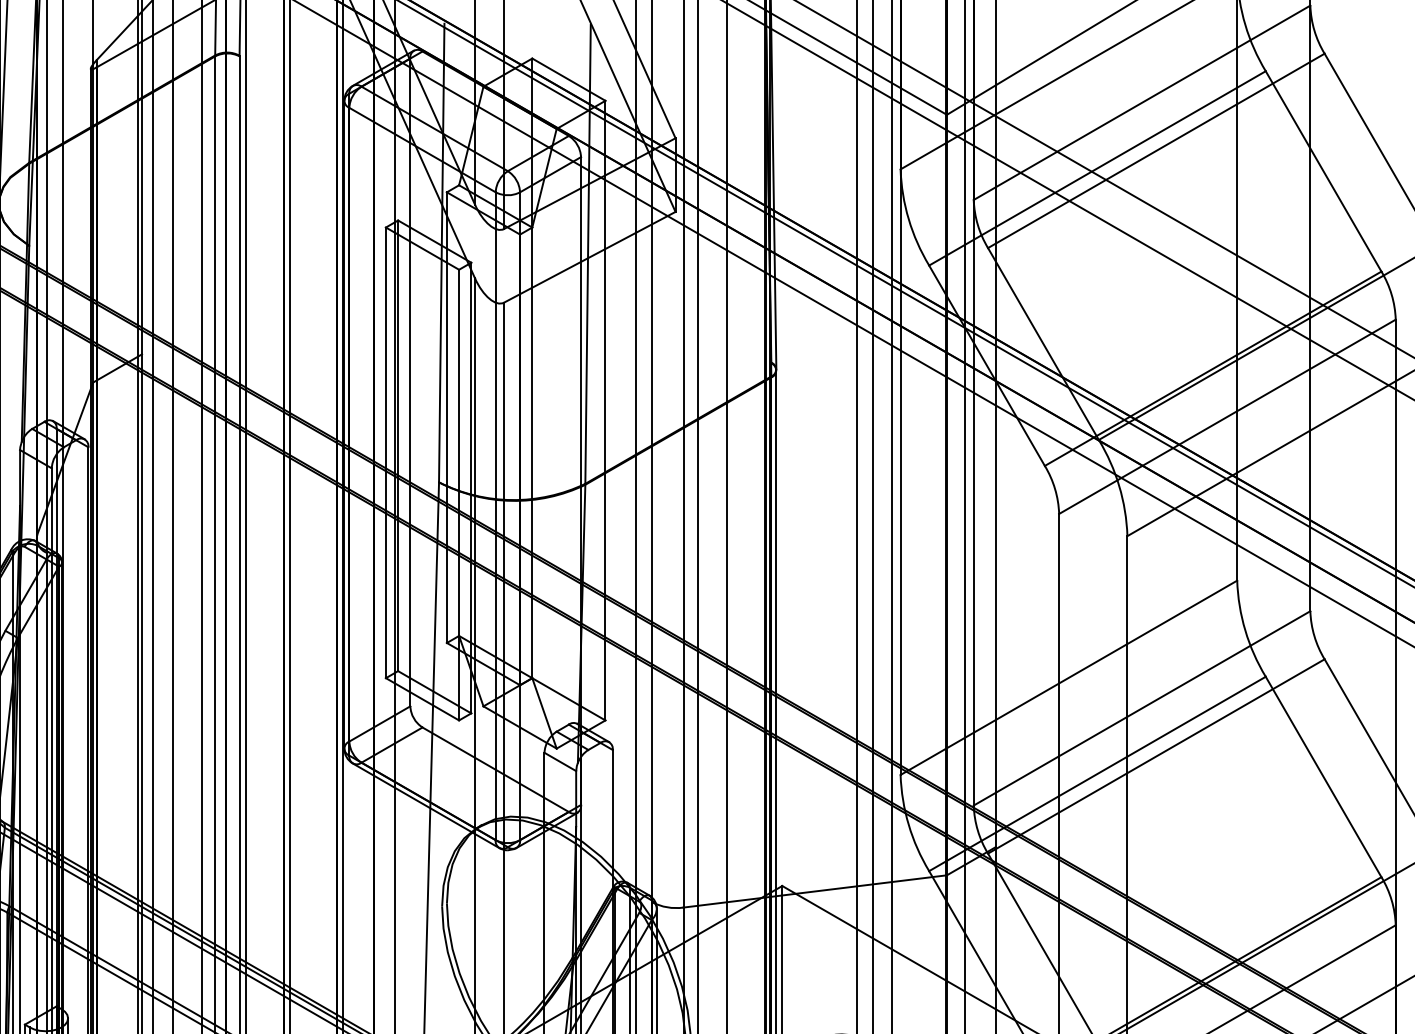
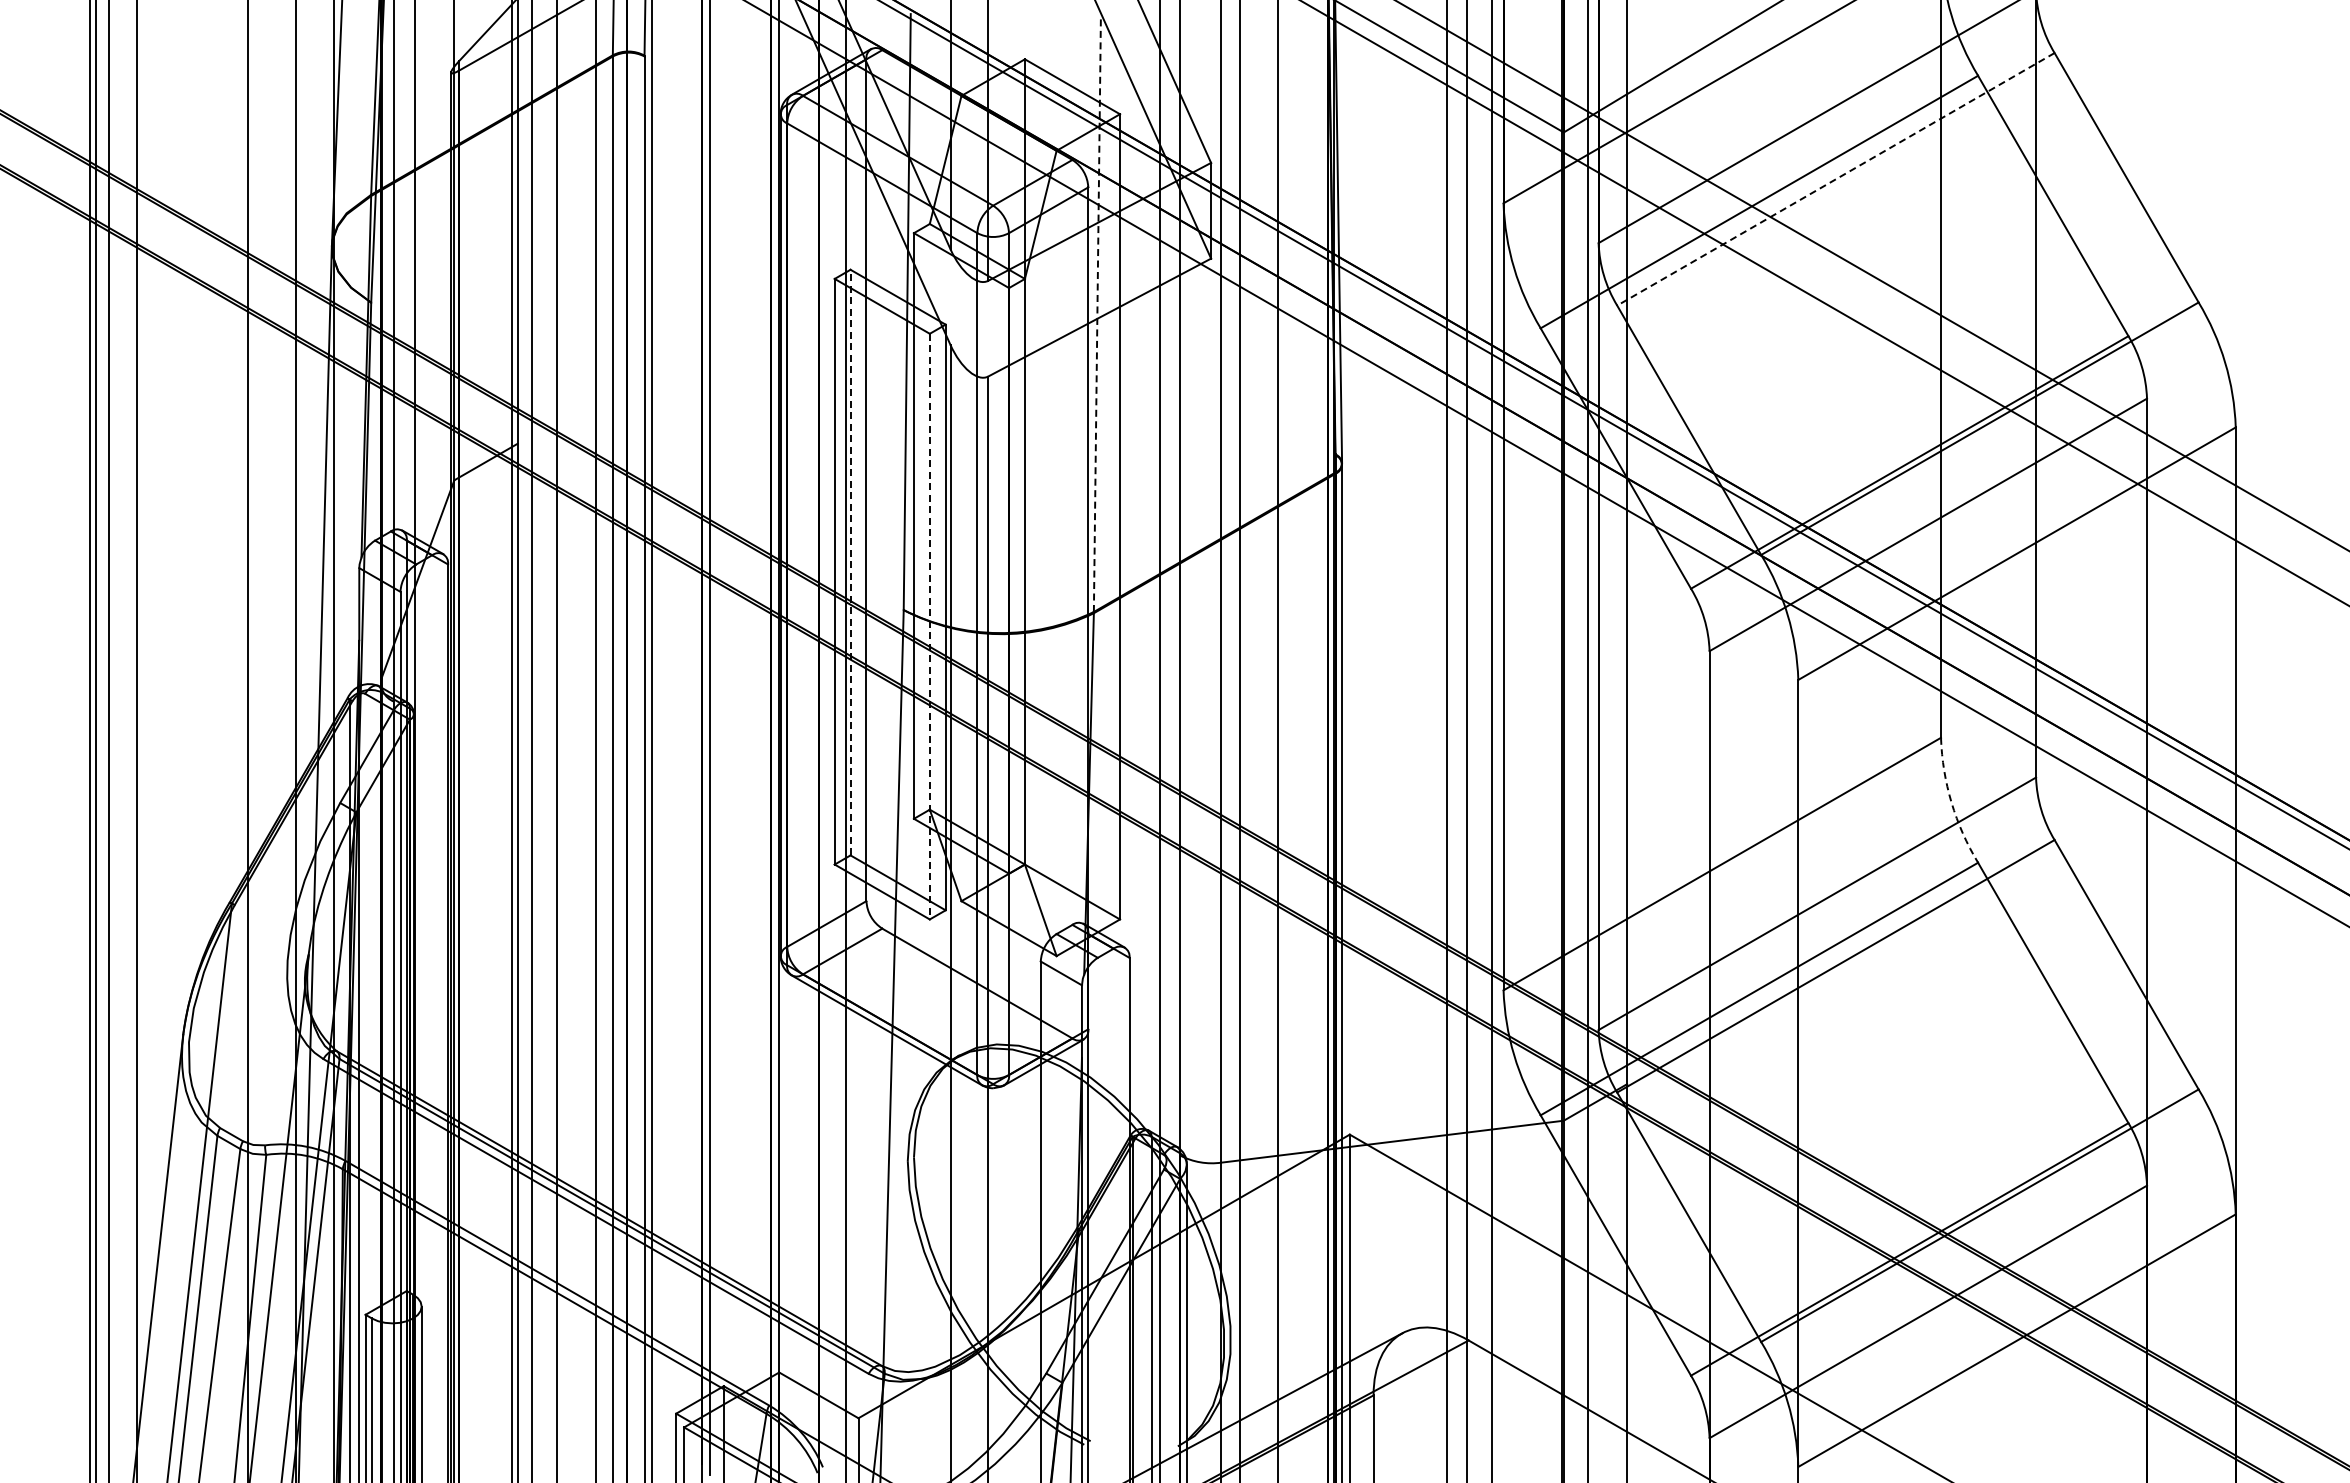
line: (1156, 151) -> (1835, 179), solid -> dashed
line: (588, 254) -> (1097, 313), solid -> dashed
line: (398, 445) -> (850, 562), solid -> dashed
line: (458, 494) -> (929, 626), solid -> dashed
arc: (1245, 630) -> (1951, 802), solid -> dashed

